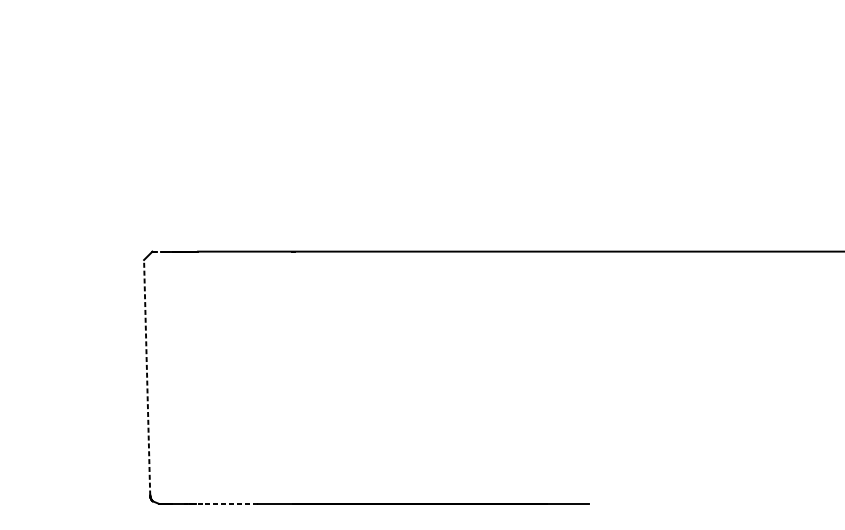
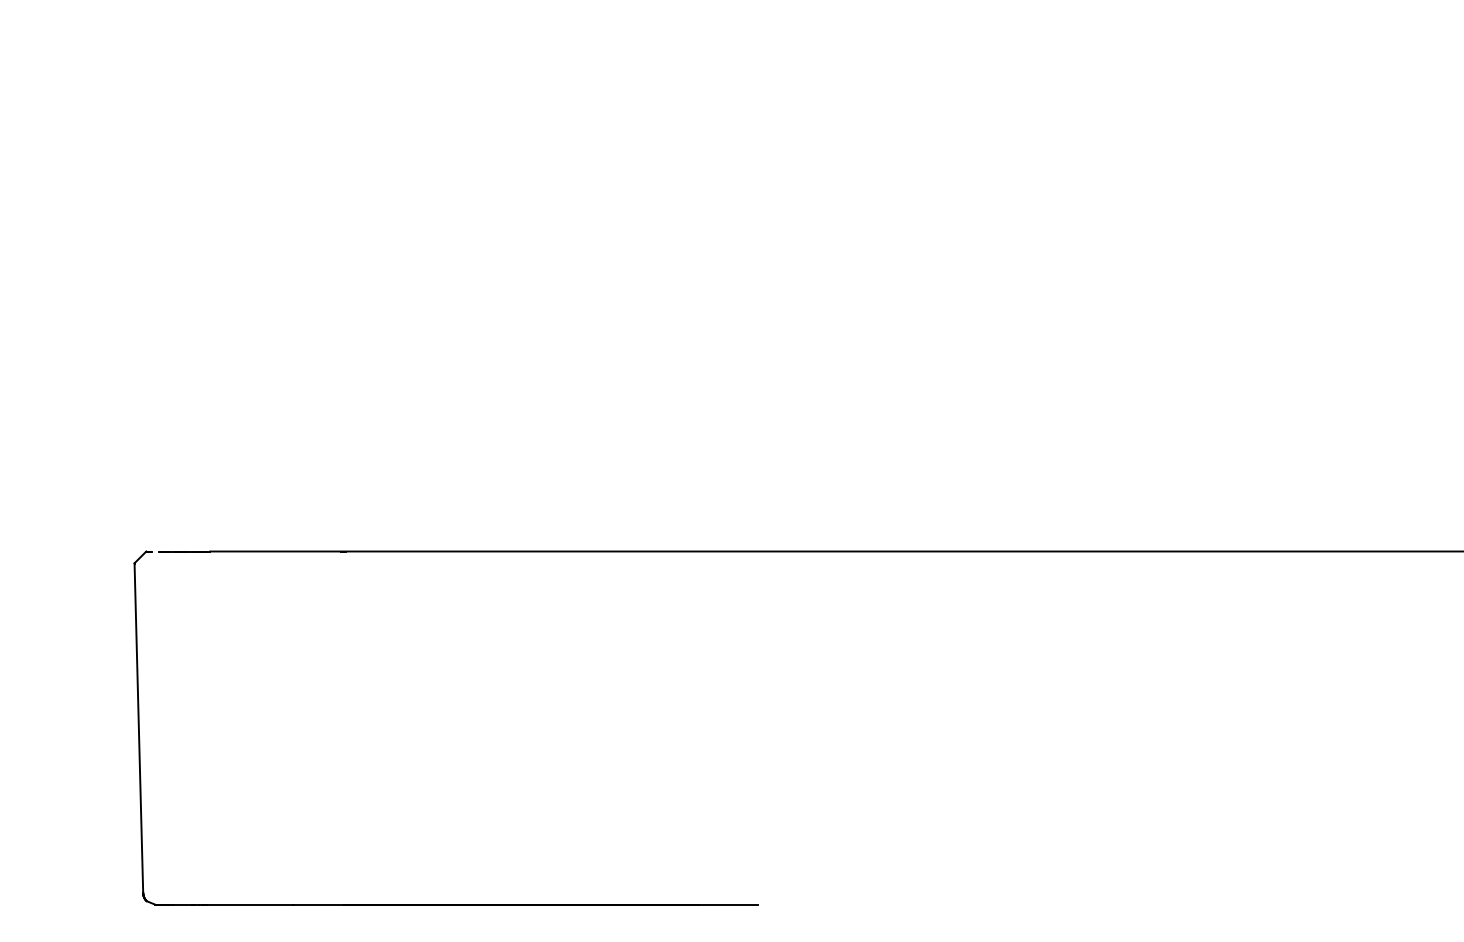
line: (146, 377) -> (138, 728), dashed -> solid
line: (226, 503) -> (249, 904), dashed -> solid

